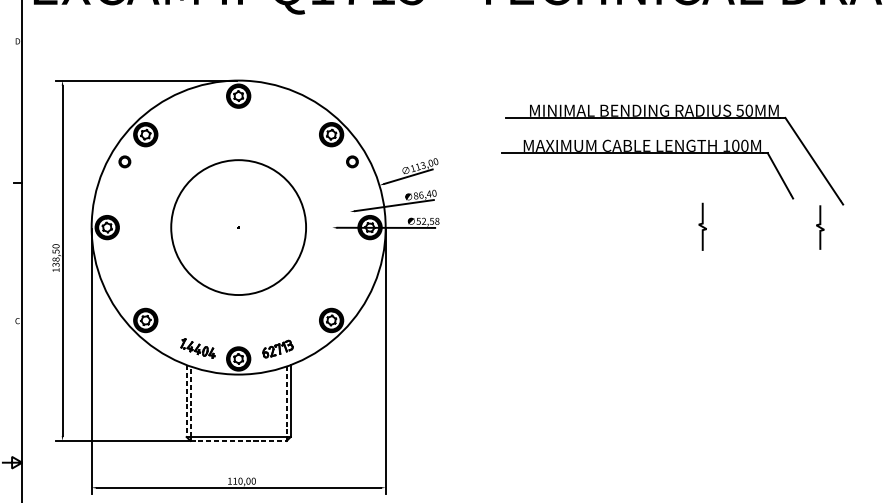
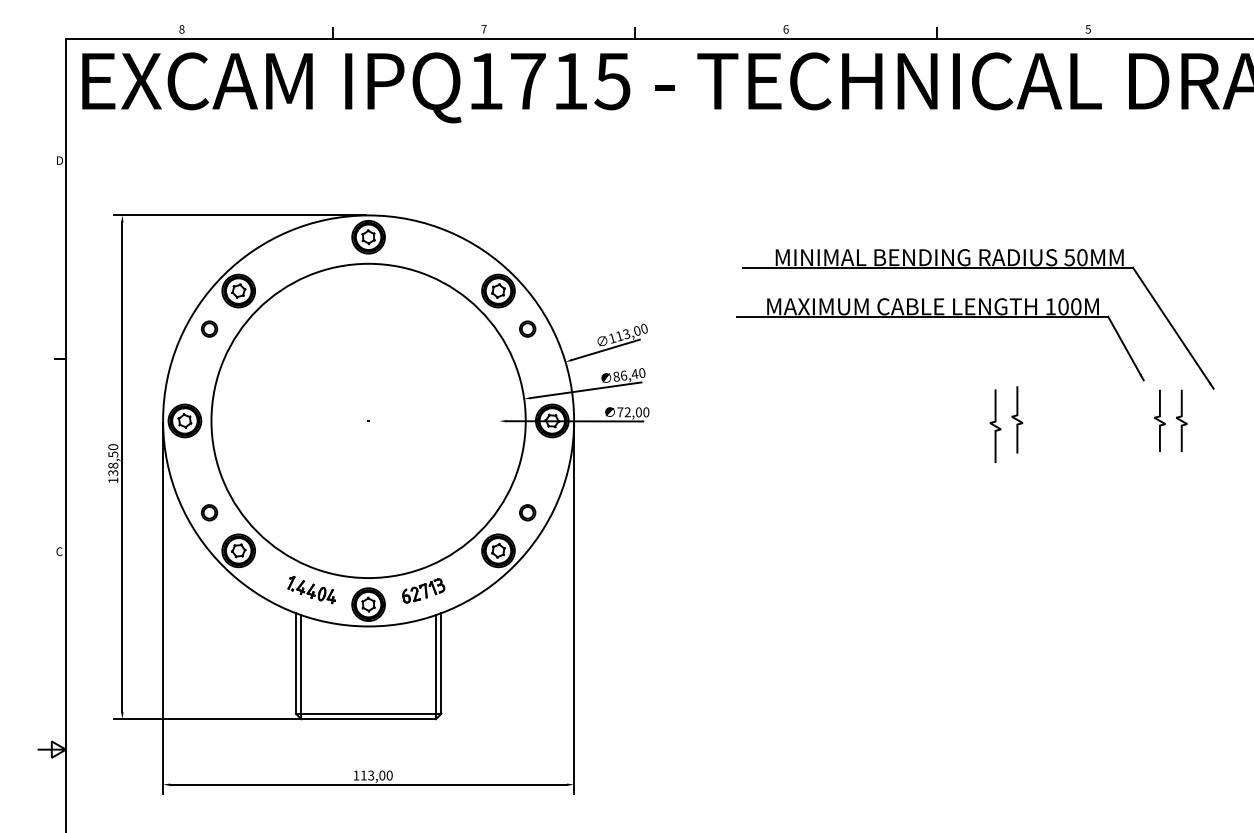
text: (428, 221) -> (633, 412), 52,58 -> 72,00
circle: (238, 227) -> (368, 420), size x1.67
curve: (804, 227) -> (1159, 420), added
curve: (687, 230) -> (995, 425), added
part: (124, 293) -> (209, 512), added
part: (352, 293) -> (527, 512), added
line: (186, 401) -> (295, 663), dashed -> solid
line: (190, 401) -> (301, 663), dashed -> solid
line: (286, 401) -> (435, 664), dashed -> solid
line: (239, 441) -> (369, 719), dashed -> solid
text: (240, 481) -> (371, 775), 110,00 -> 113,00

